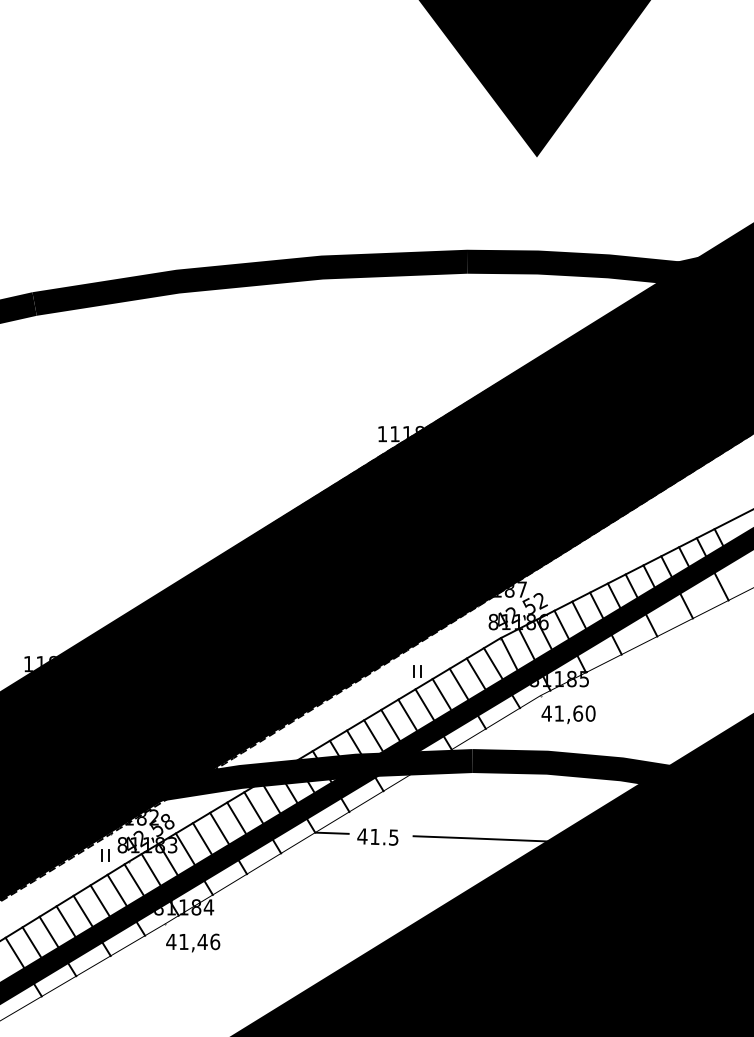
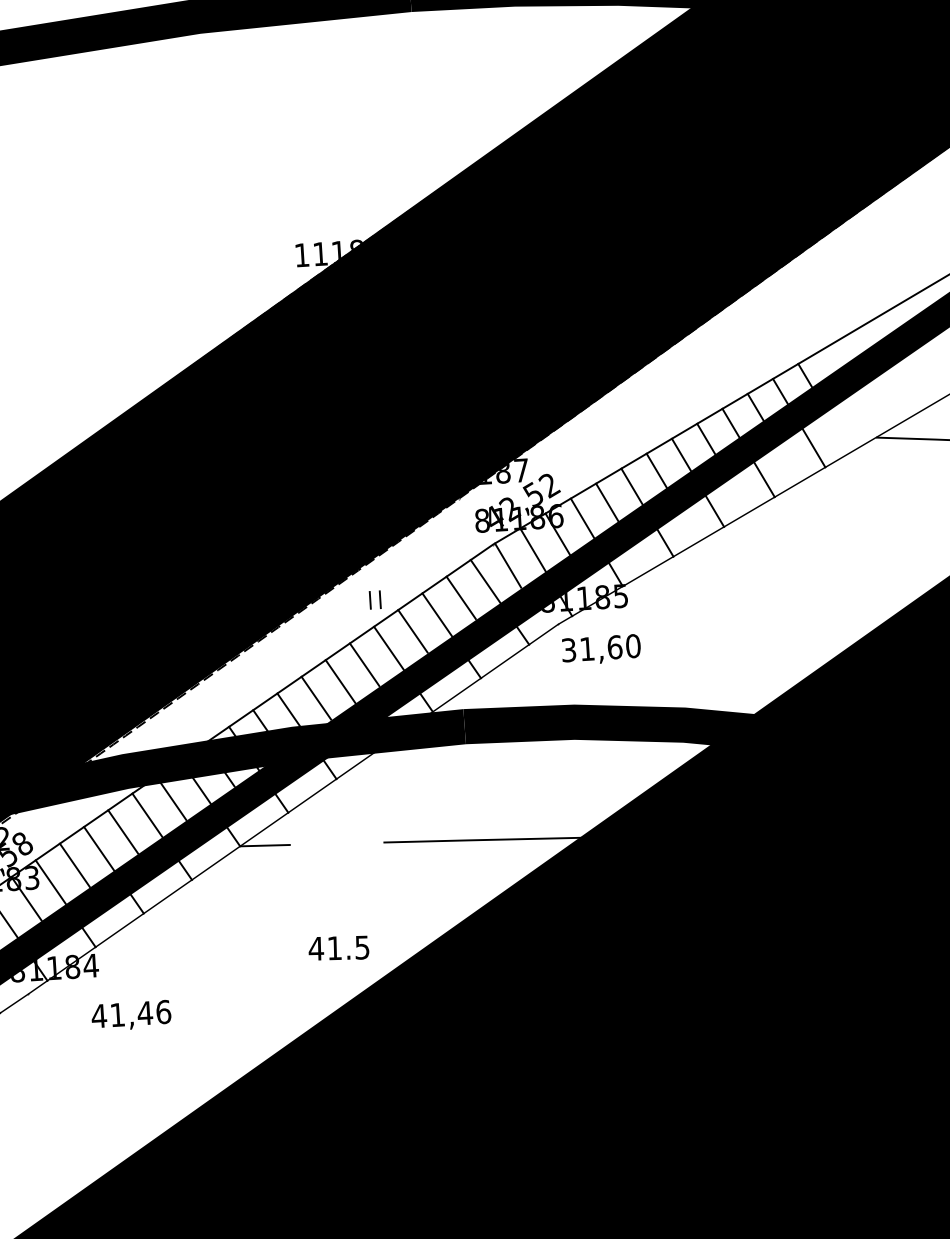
text: (546, 713) -> (568, 650), 41,60 -> 31,60
text: (377, 836) -> (338, 947), moved
text: (193, 942) -> (131, 1014), moved

